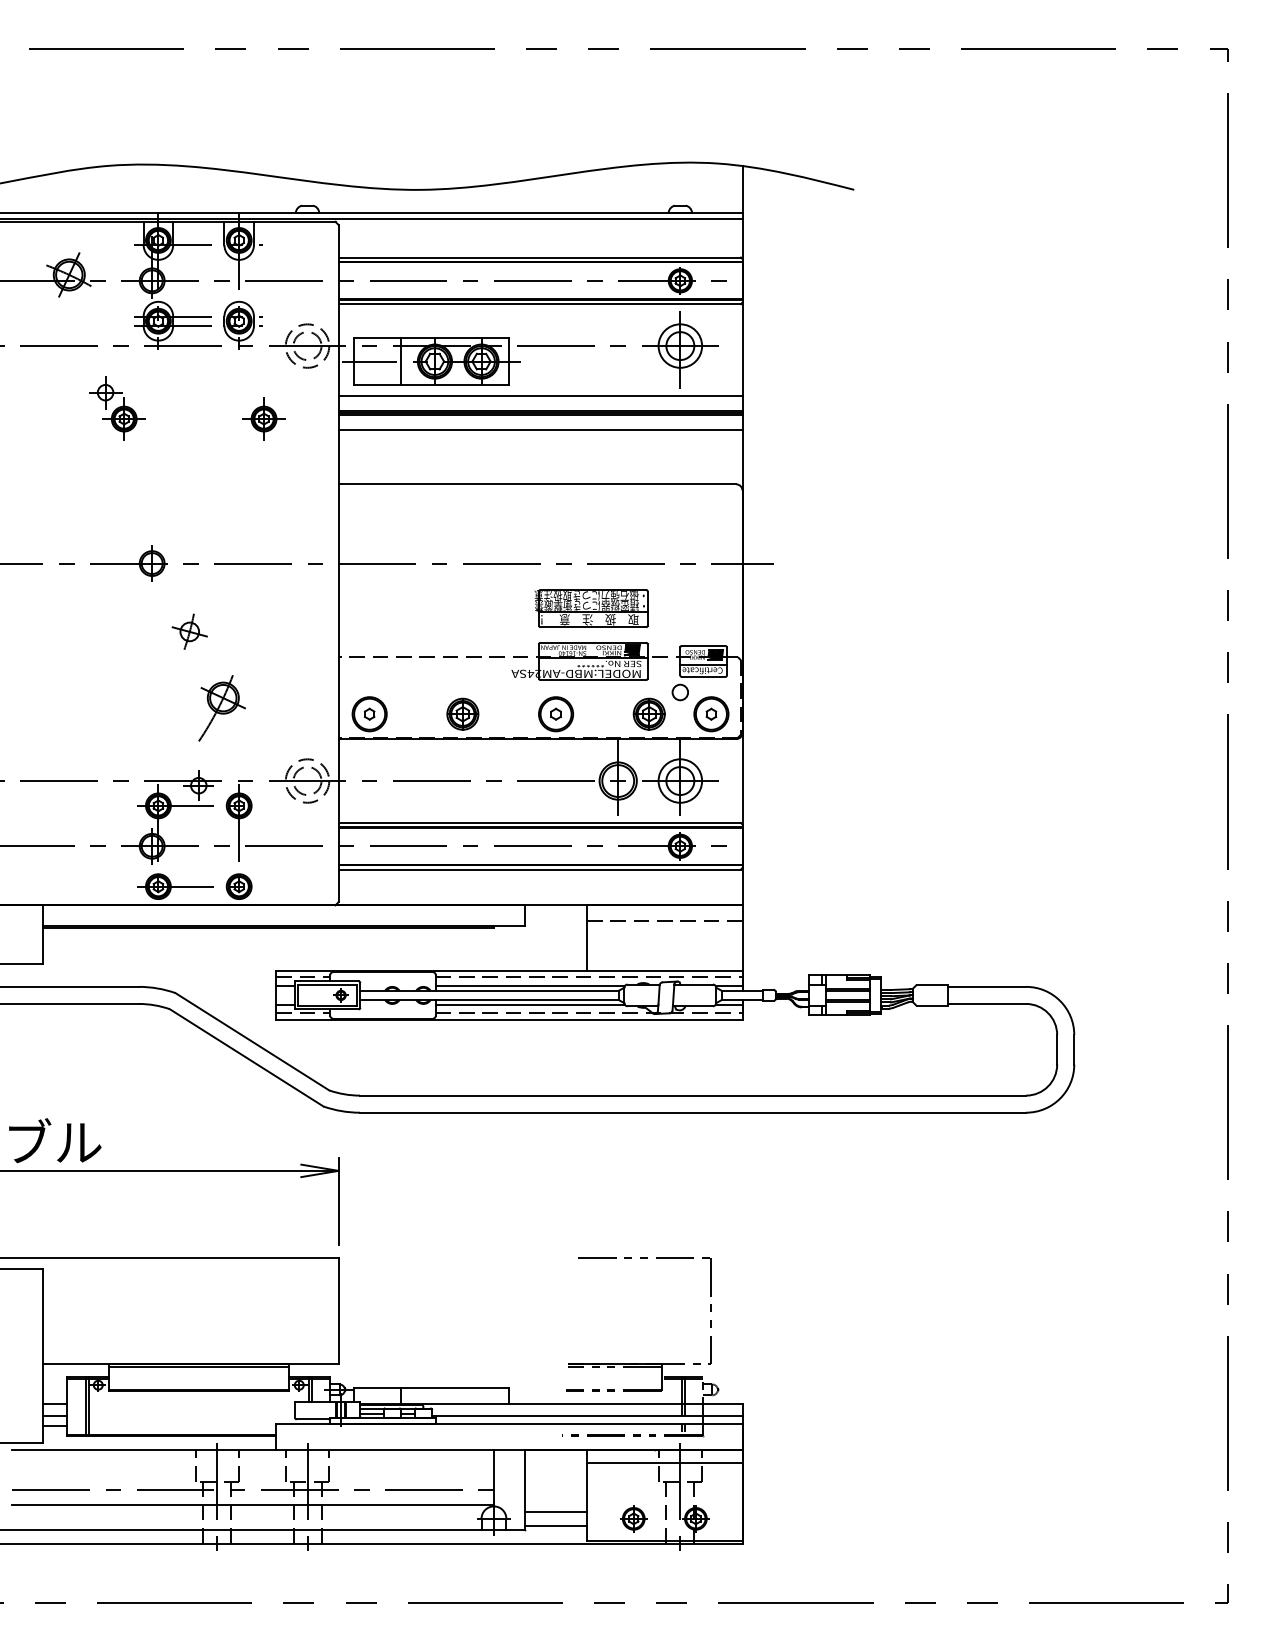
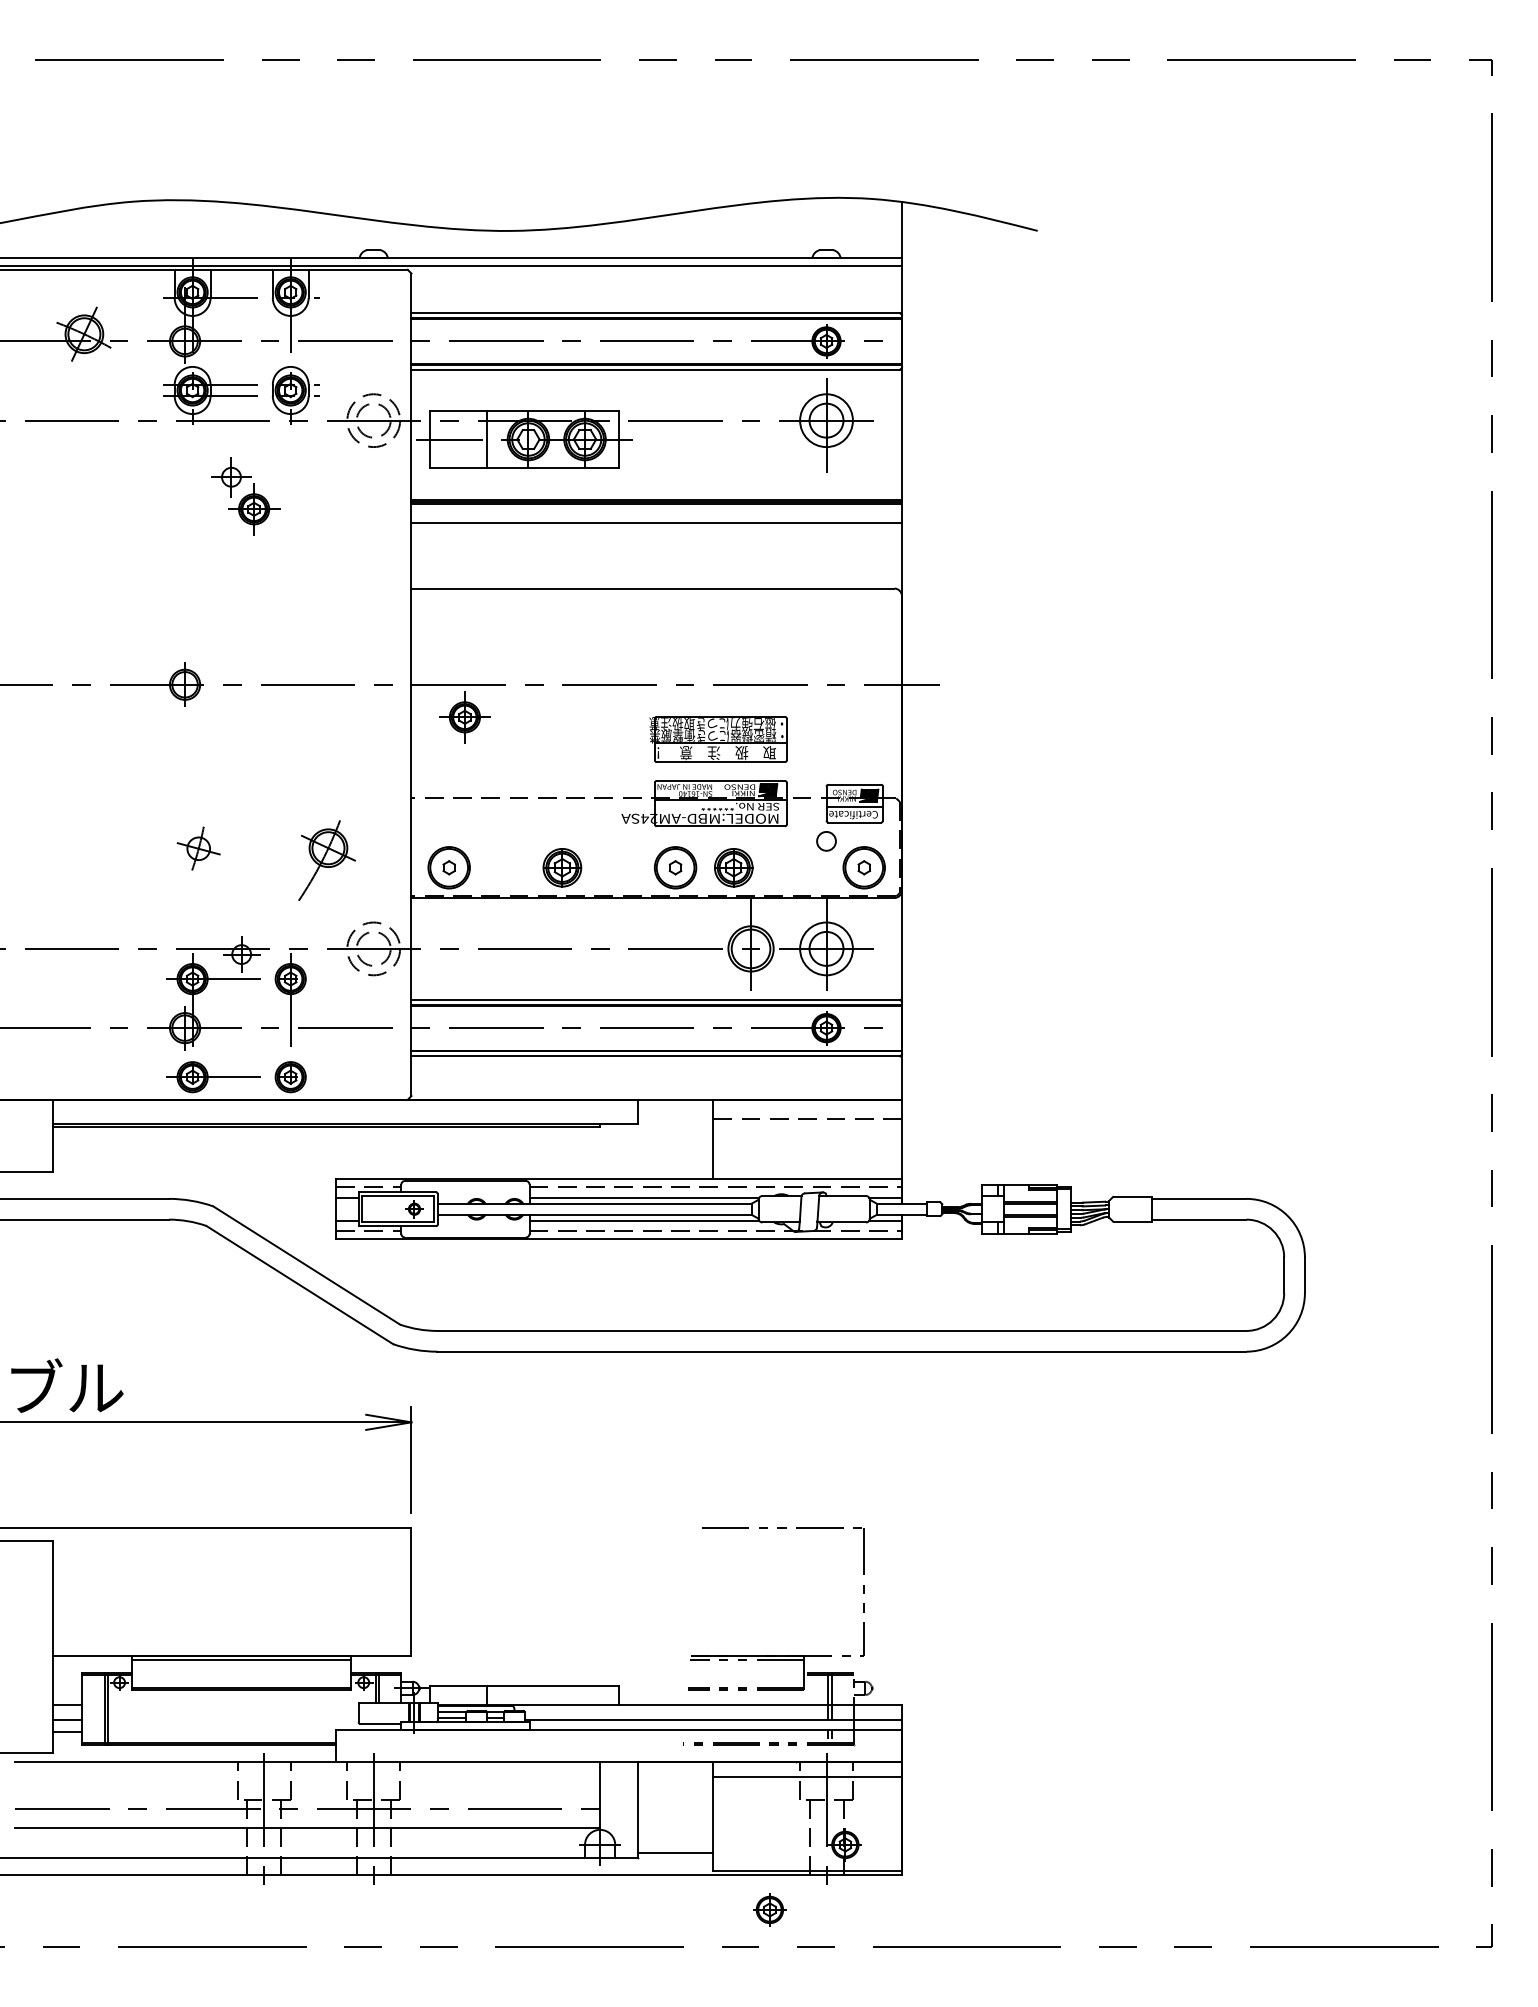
line: (540, 396) -> (656, 481), removed
part: (117, 408) -> (245, 496), moved
part: (263, 419) -> (464, 717), moved
part: (189, 631) -> (198, 848), moved
part: (221, 708) -> (326, 860), moved
part: (649, 714) -> (733, 867), moved
line: (556, 1511) -> (675, 1836), removed
part: (633, 1518) -> (769, 1909), moved

